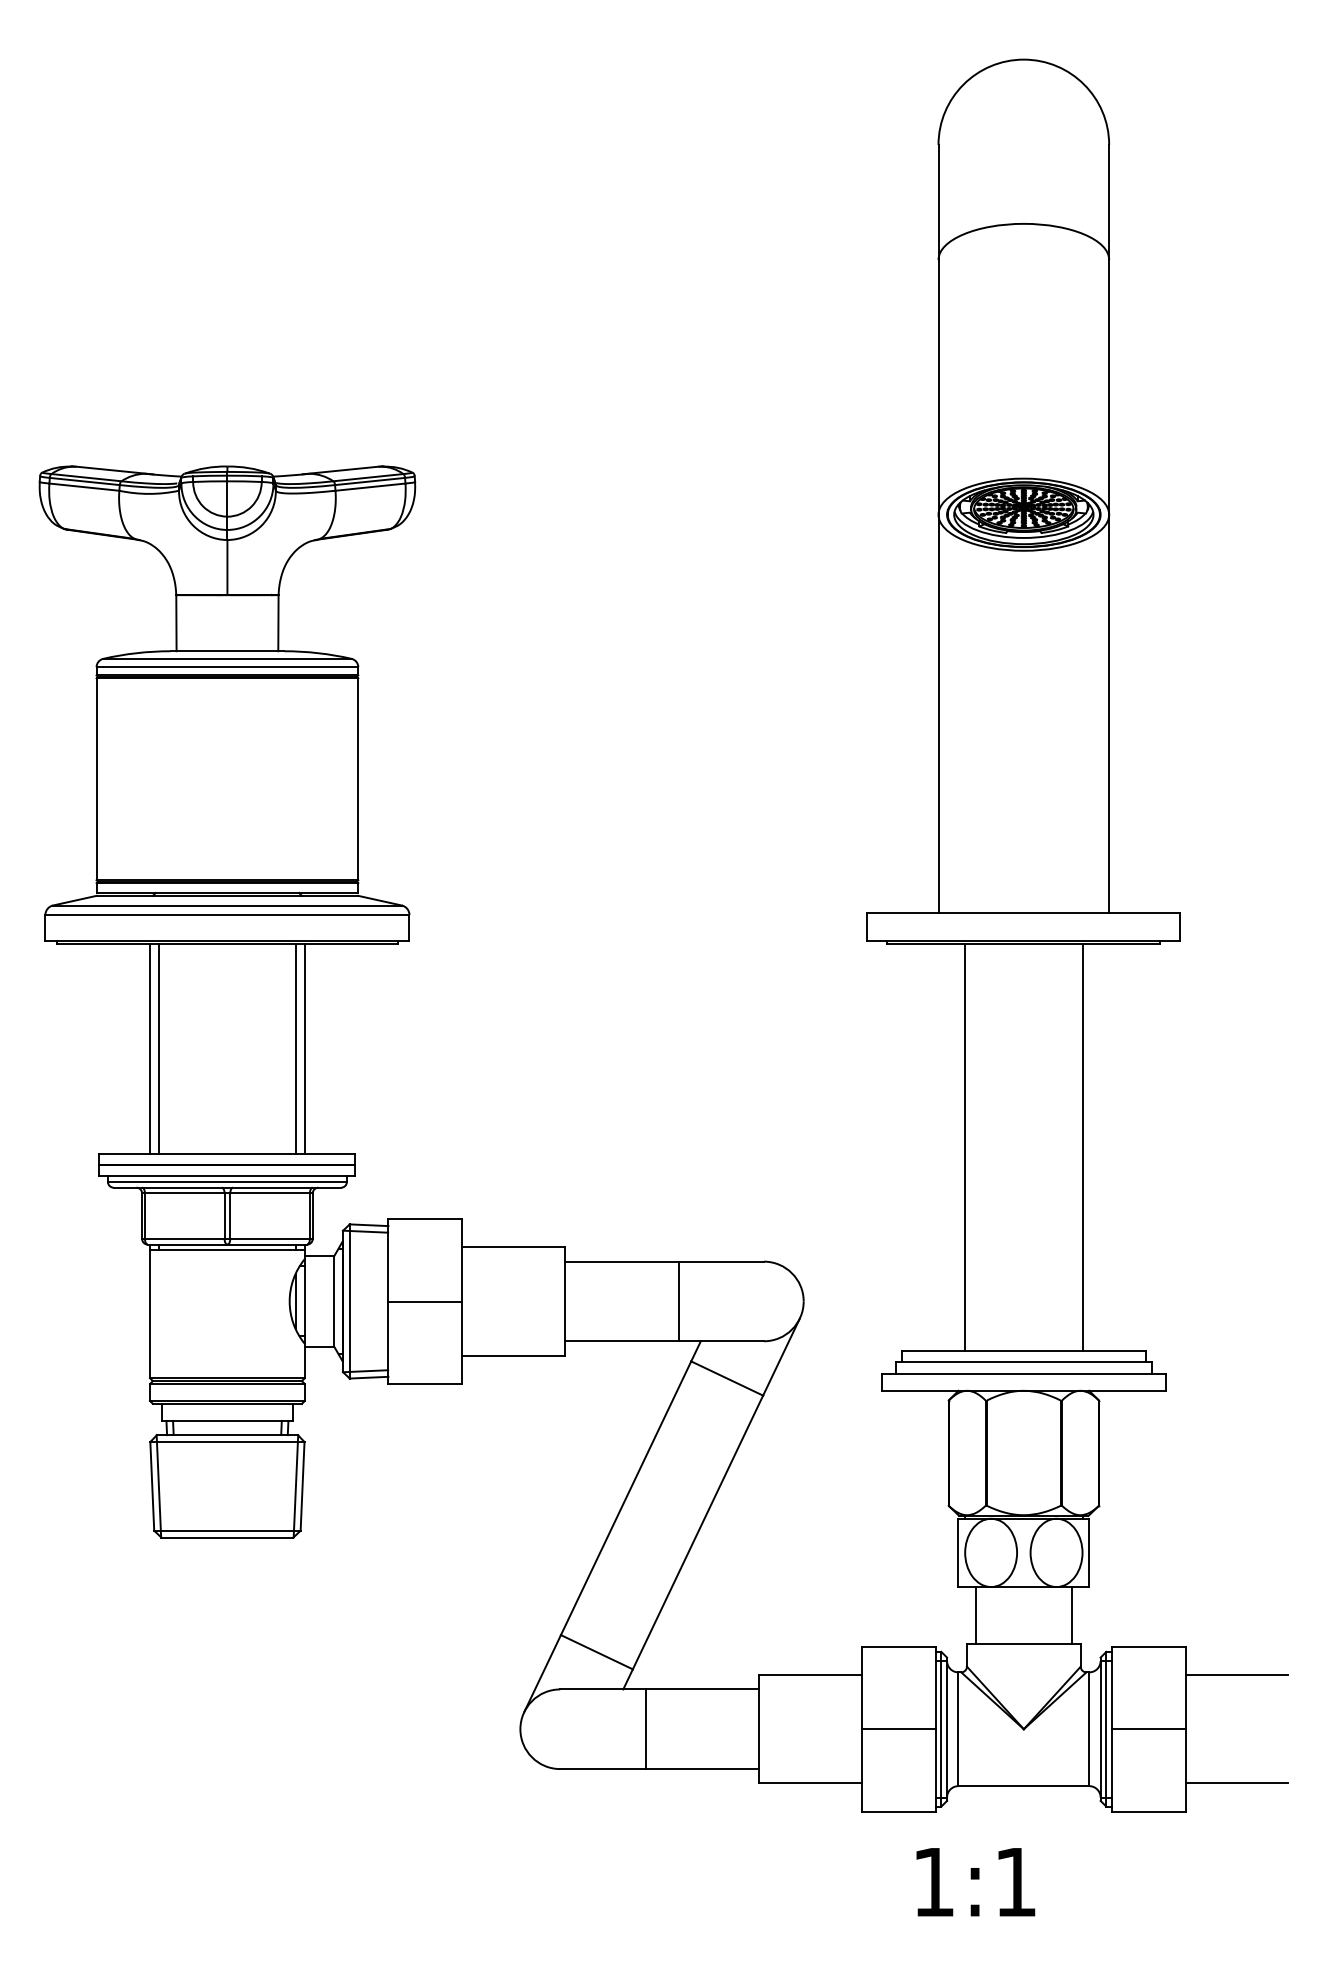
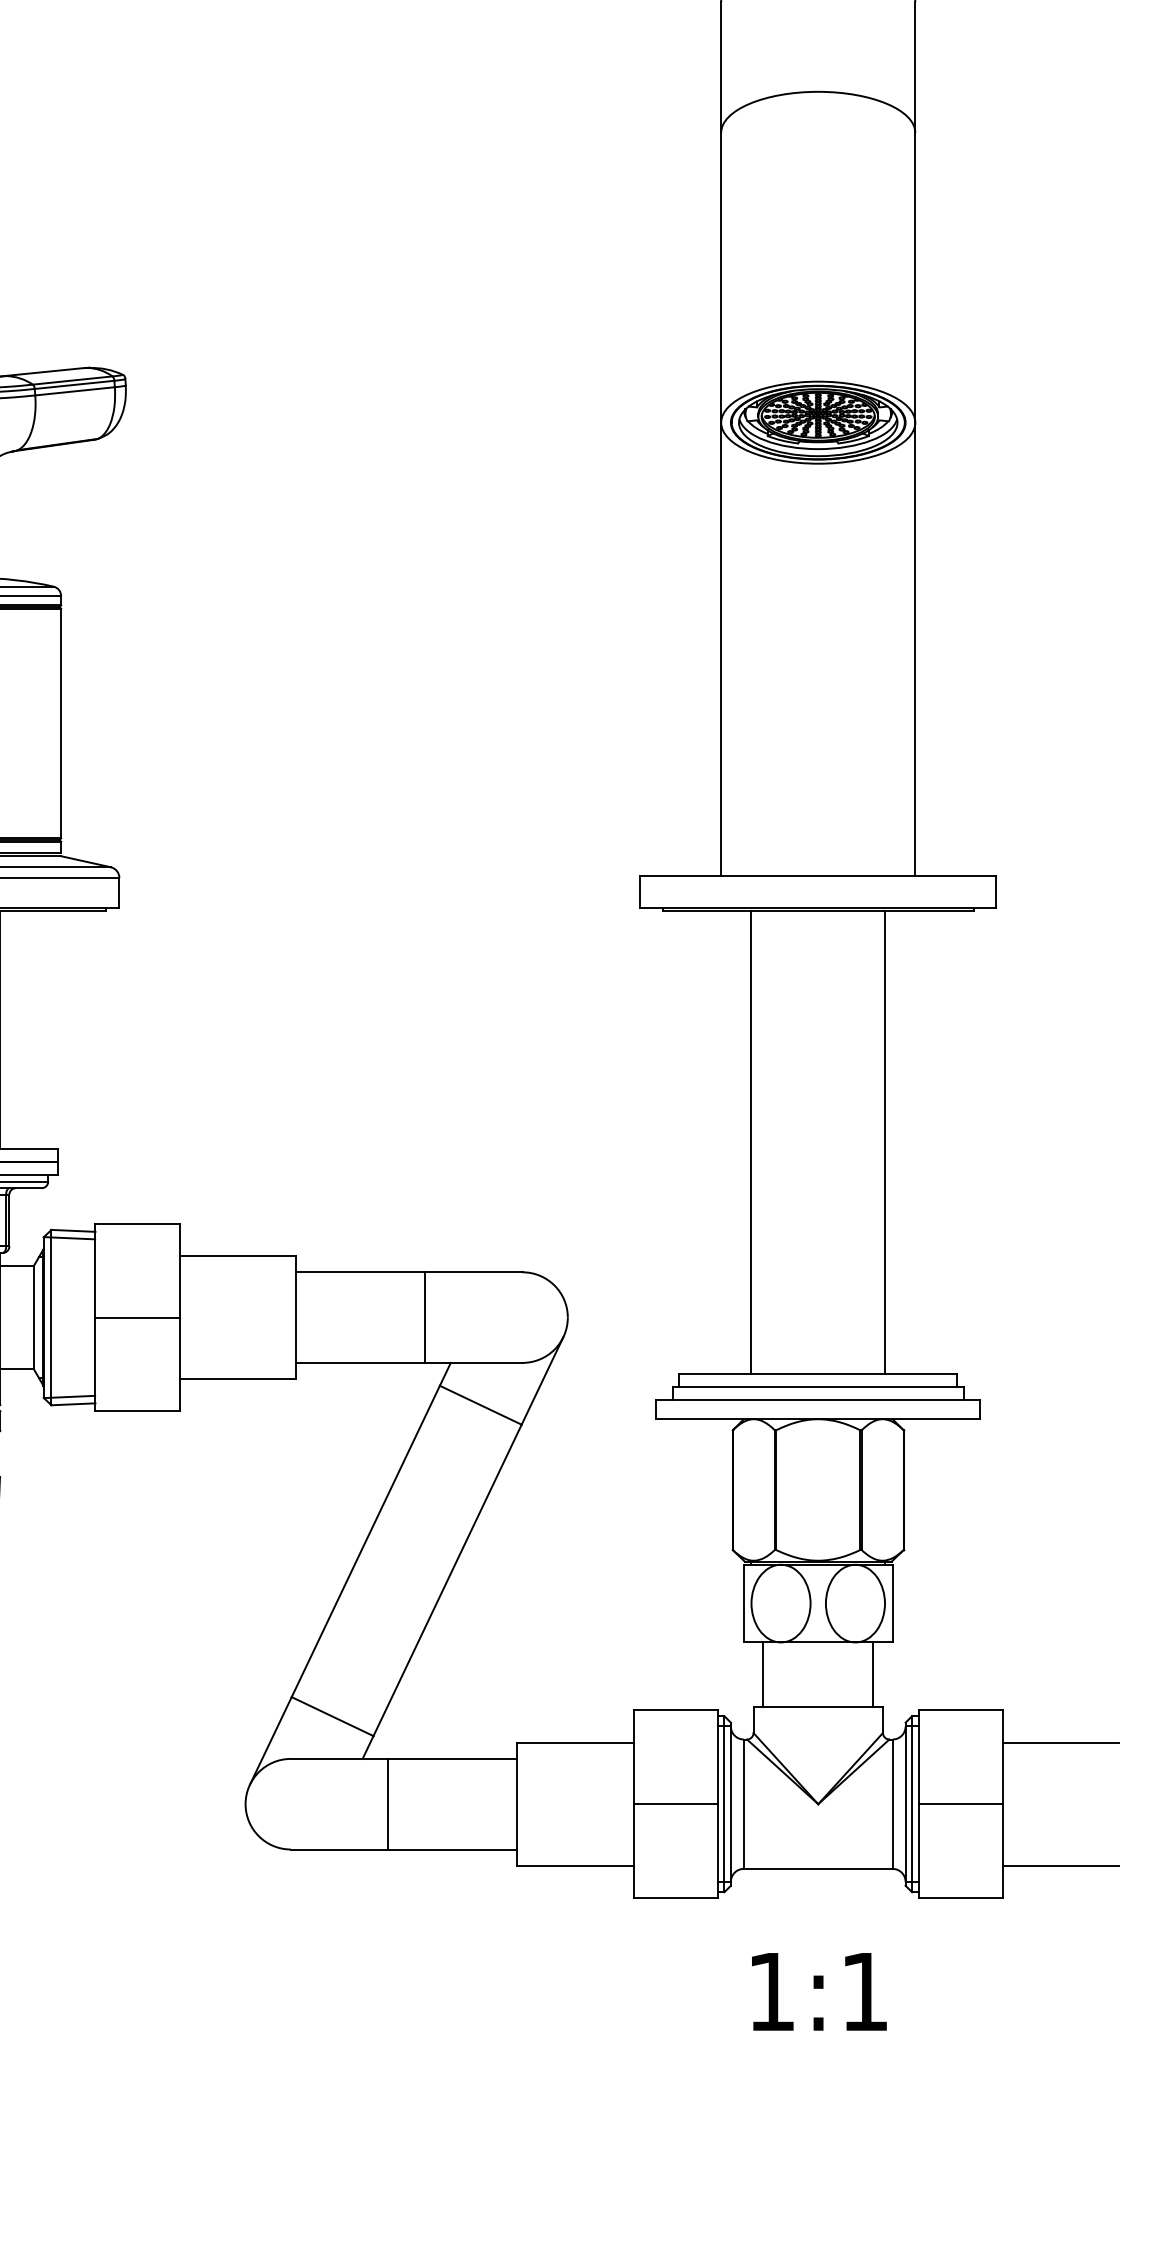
text: (975, 1882) -> (818, 1992), moved

